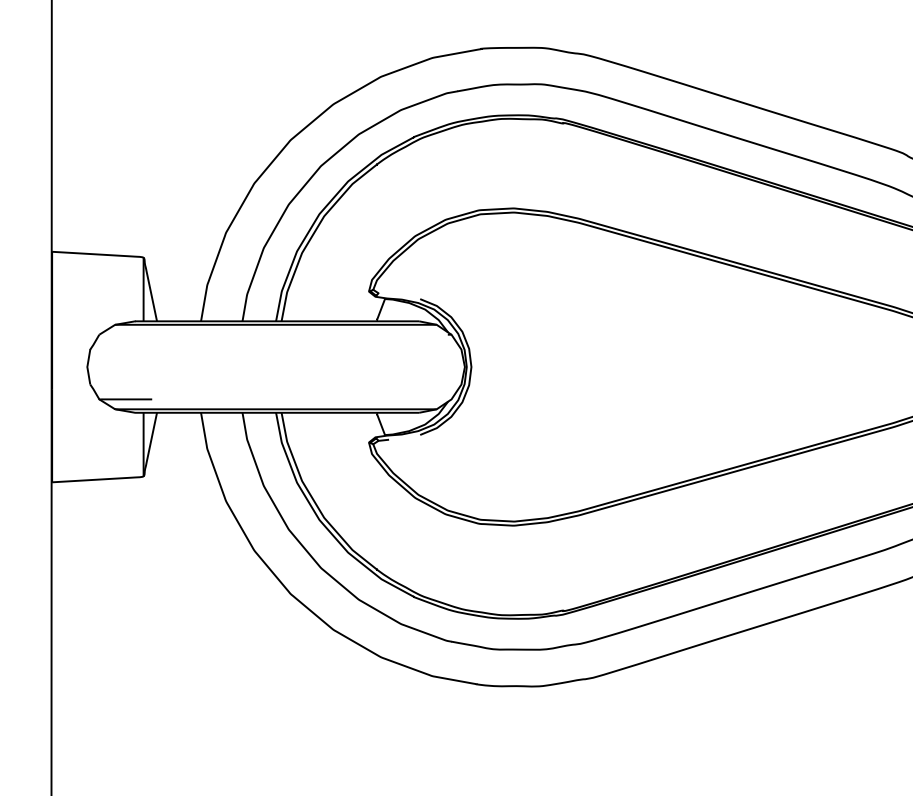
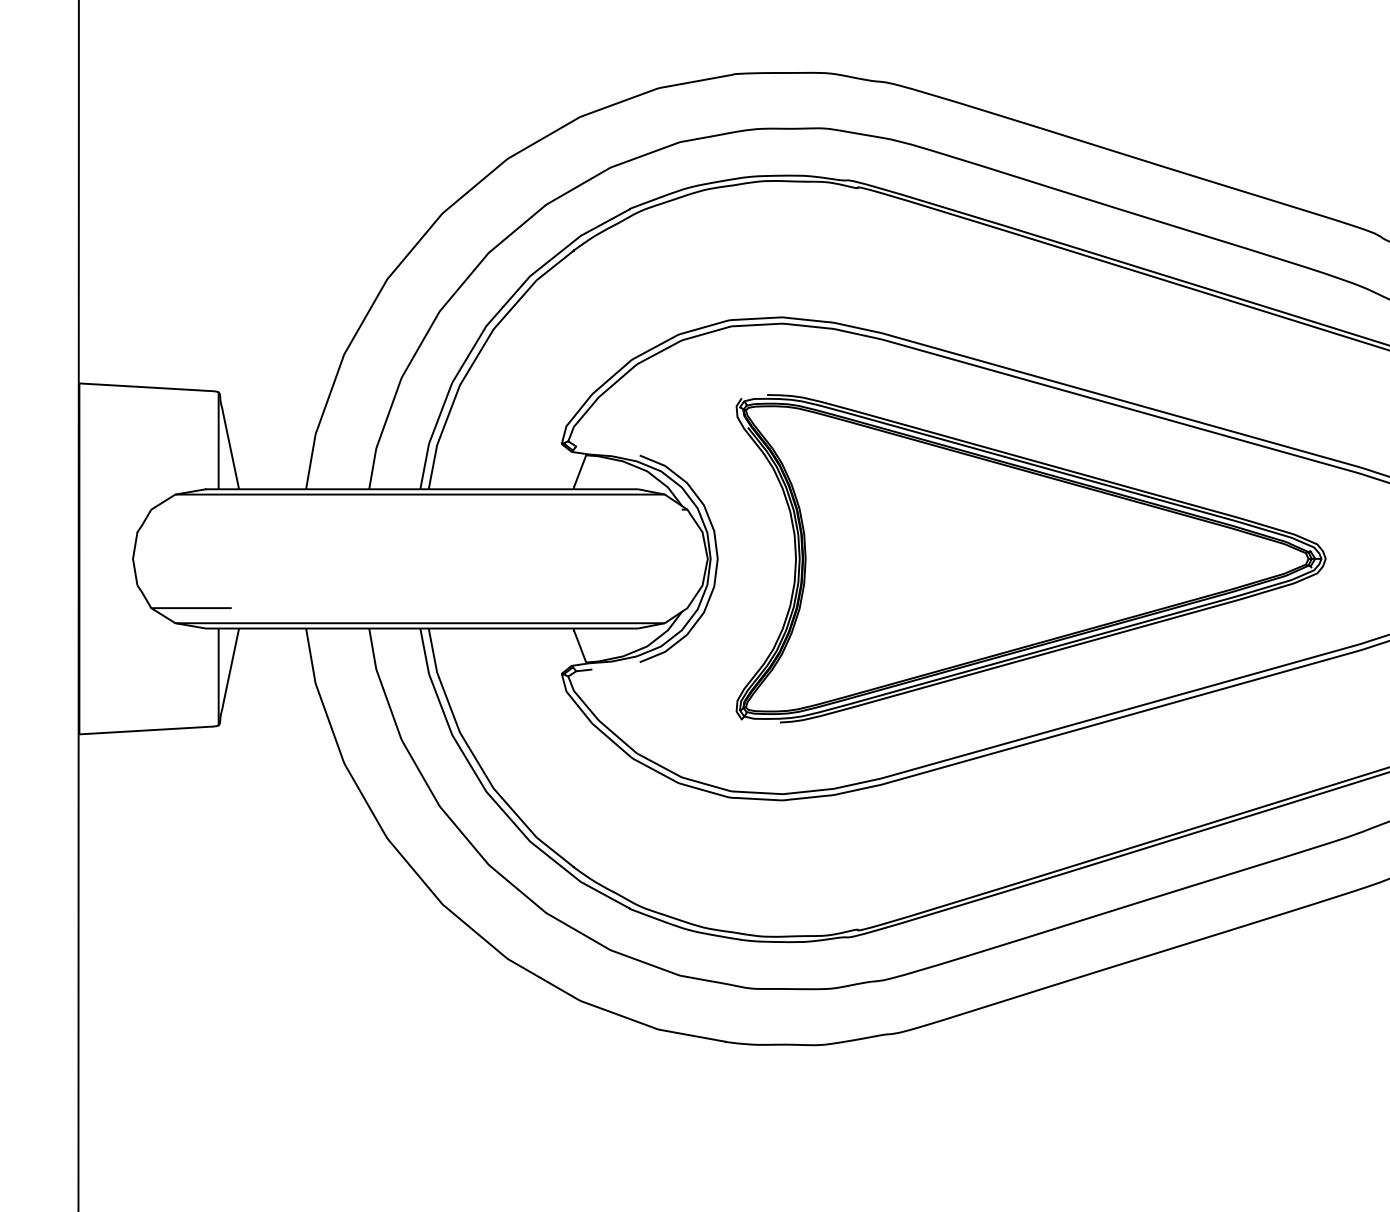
part: (677, 366) -> (1031, 558), added

